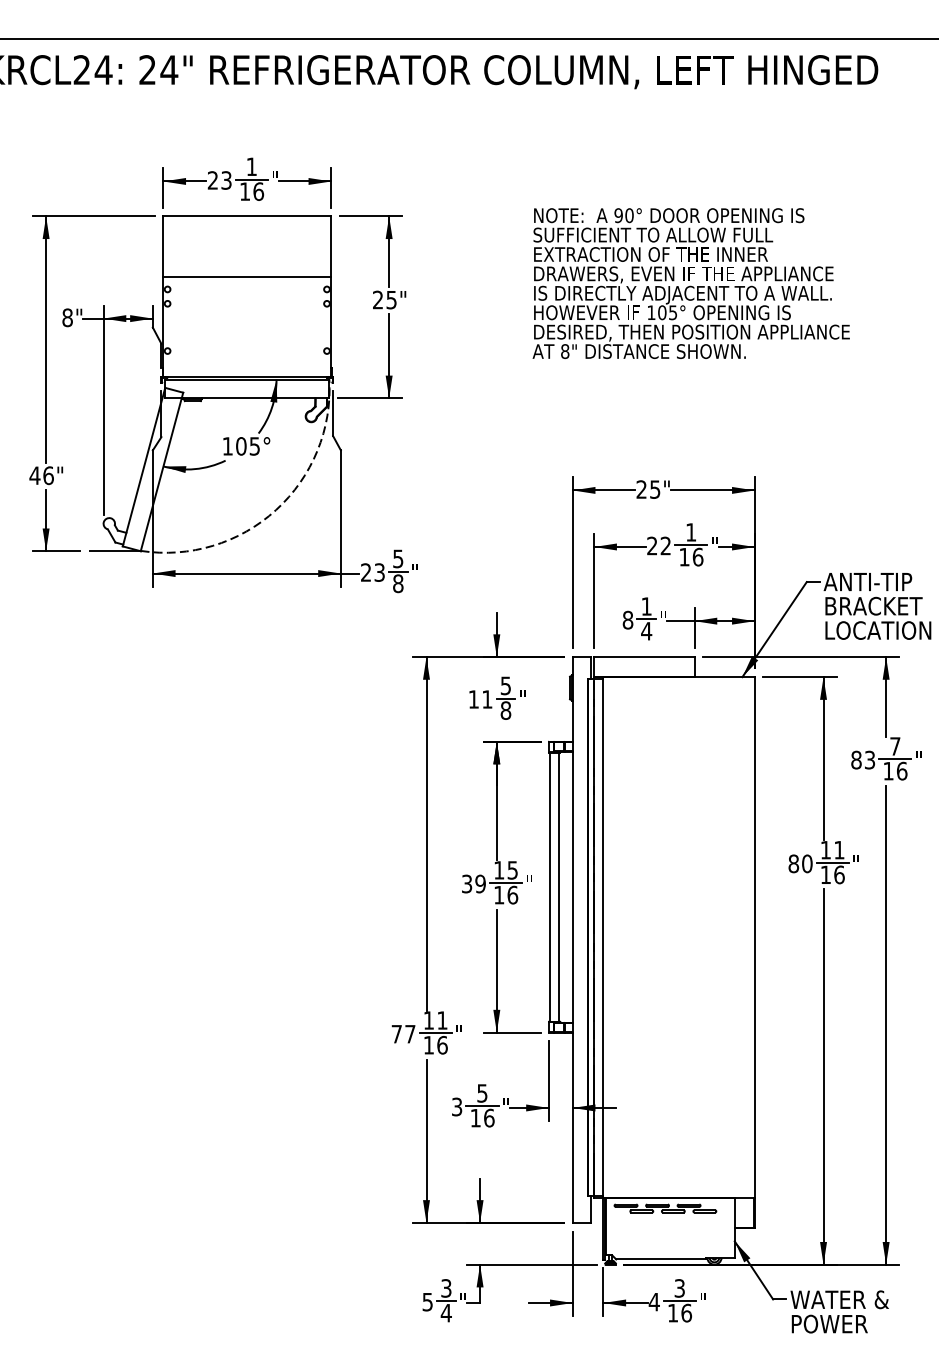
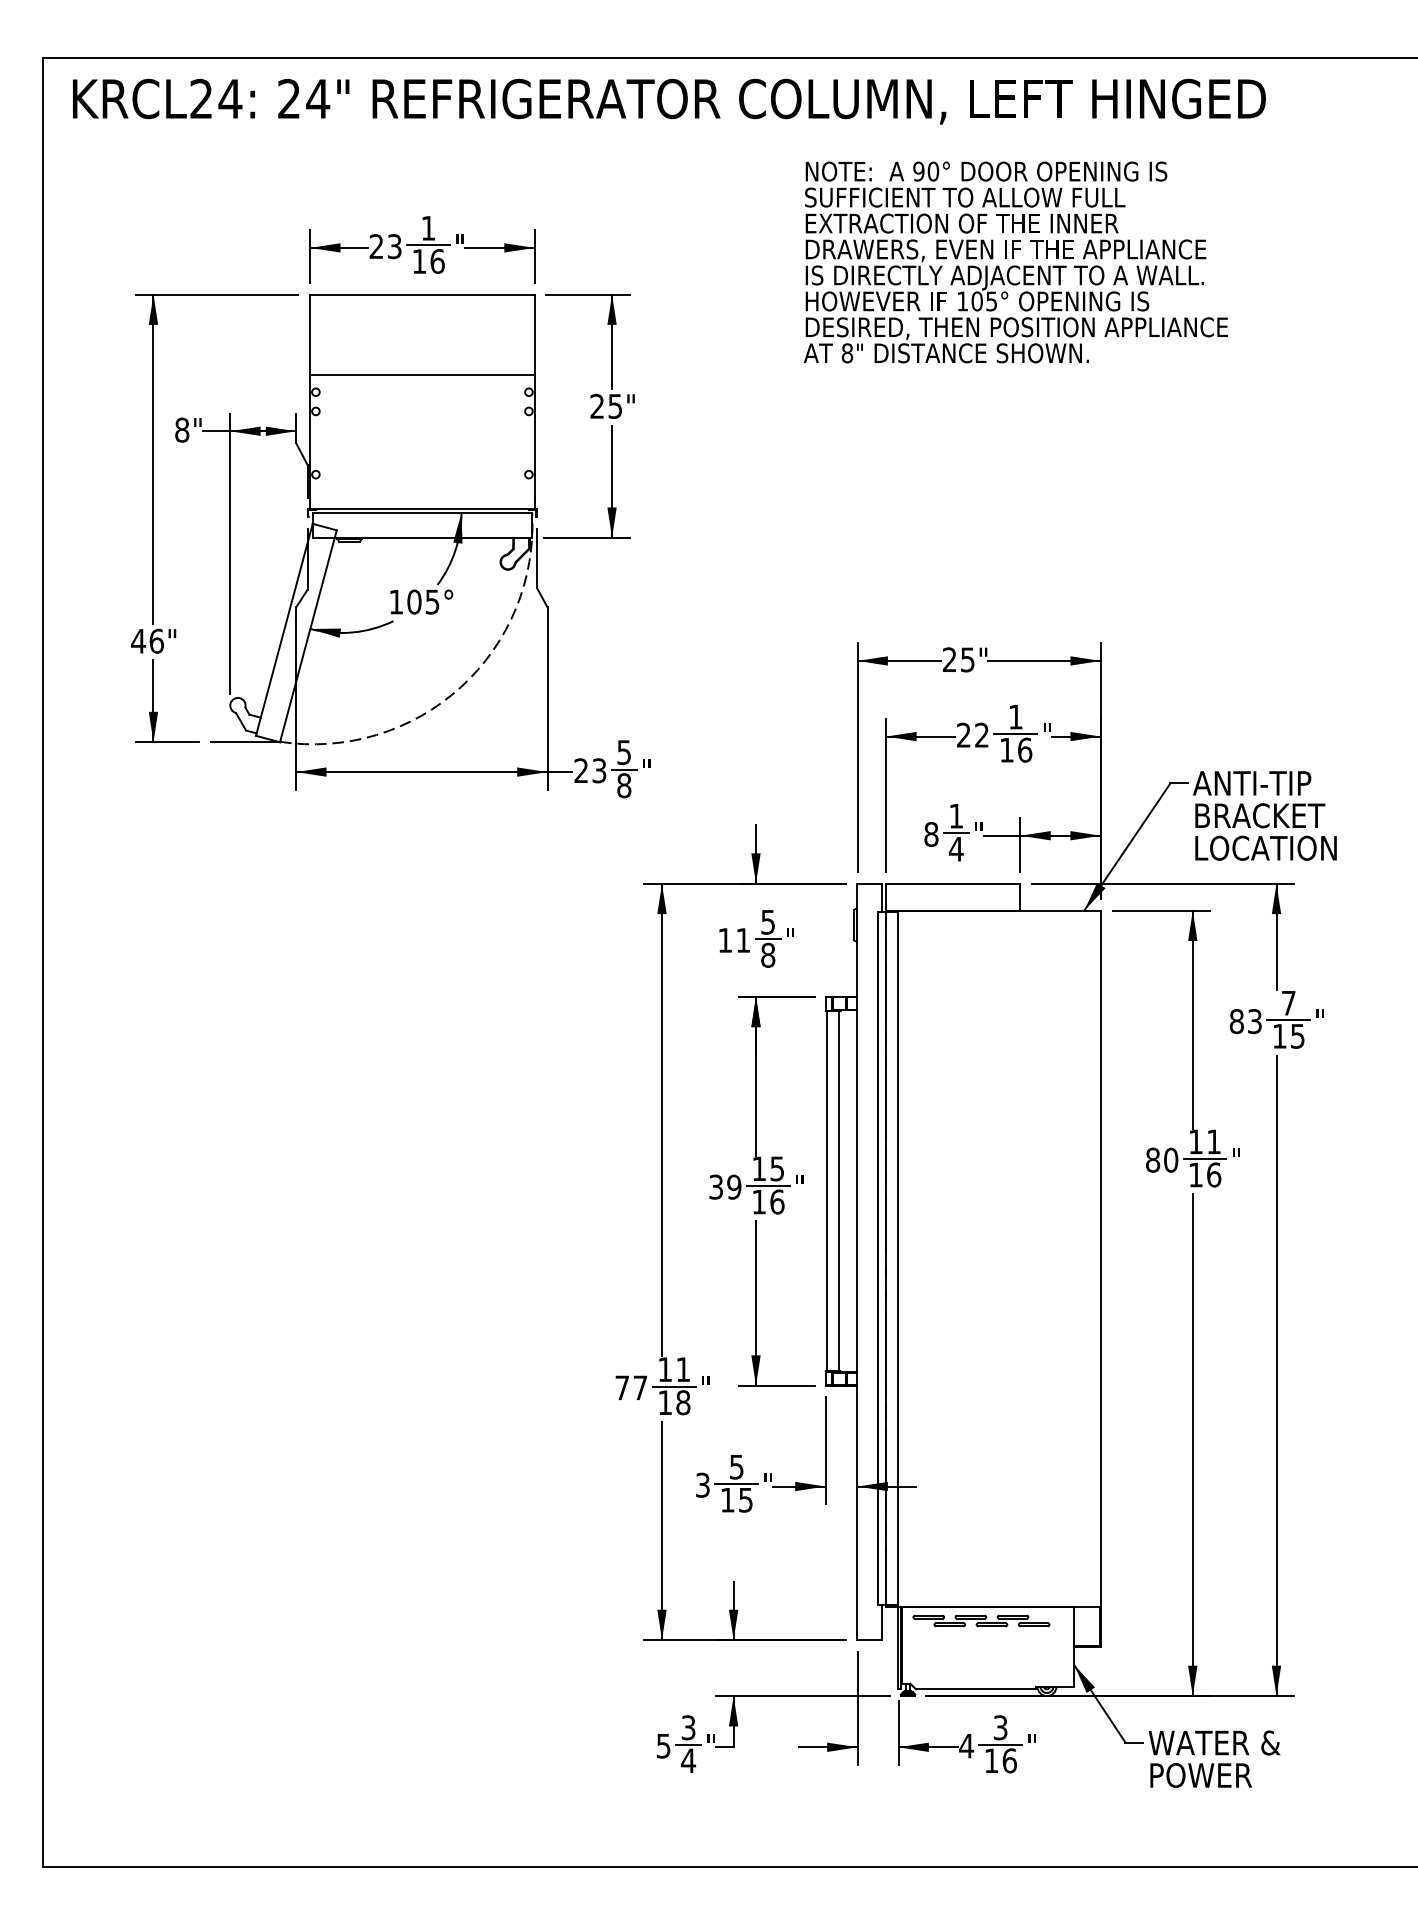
text: (690, 283) -> (1015, 262), moved
text: (901, 770) -> (1297, 1035), 16 -> 15
text: (442, 1045) -> (683, 1402), 16 -> 18
text: (489, 1117) -> (746, 1499), 16 -> 15

